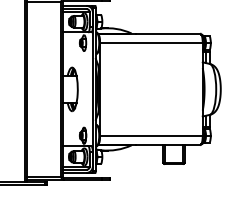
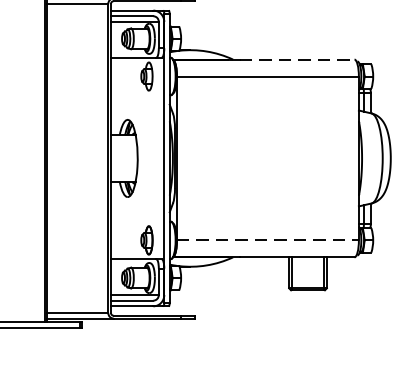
line: (168, 33) -> (298, 59), solid -> dashed
line: (151, 135) -> (268, 240), solid -> dashed

